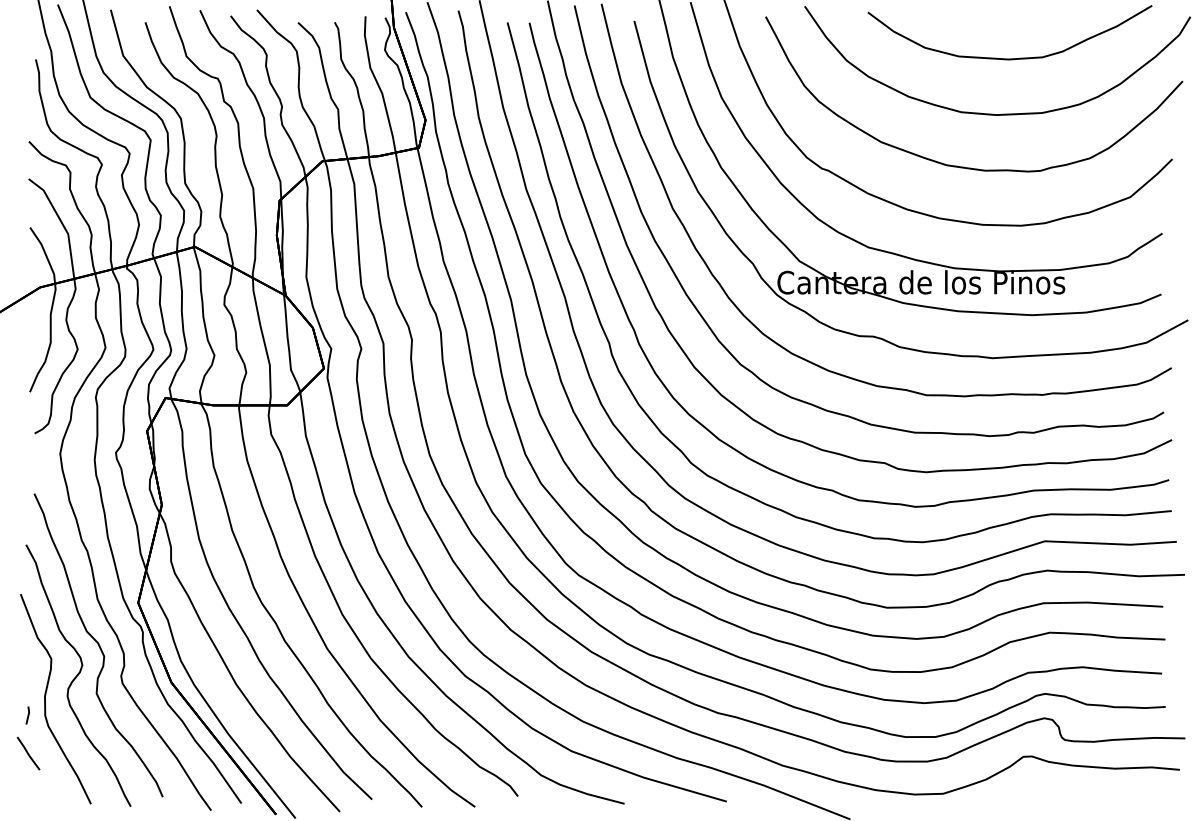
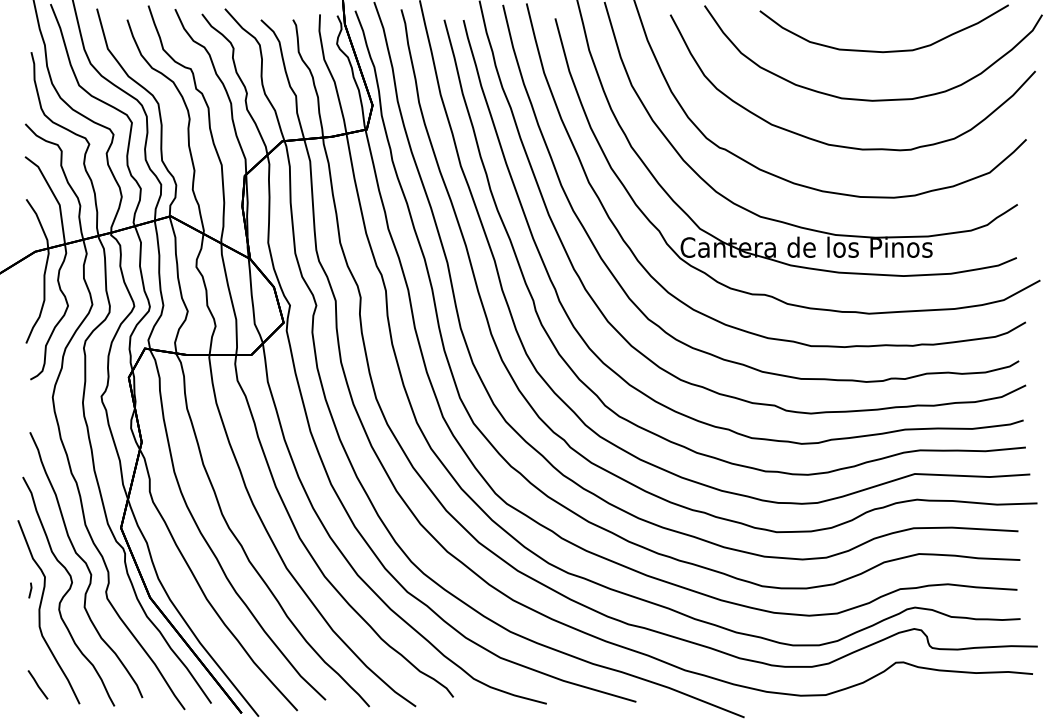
line: (27, 715) -> (30, 590), moved
line: (27, 753) -> (37, 684), moved

